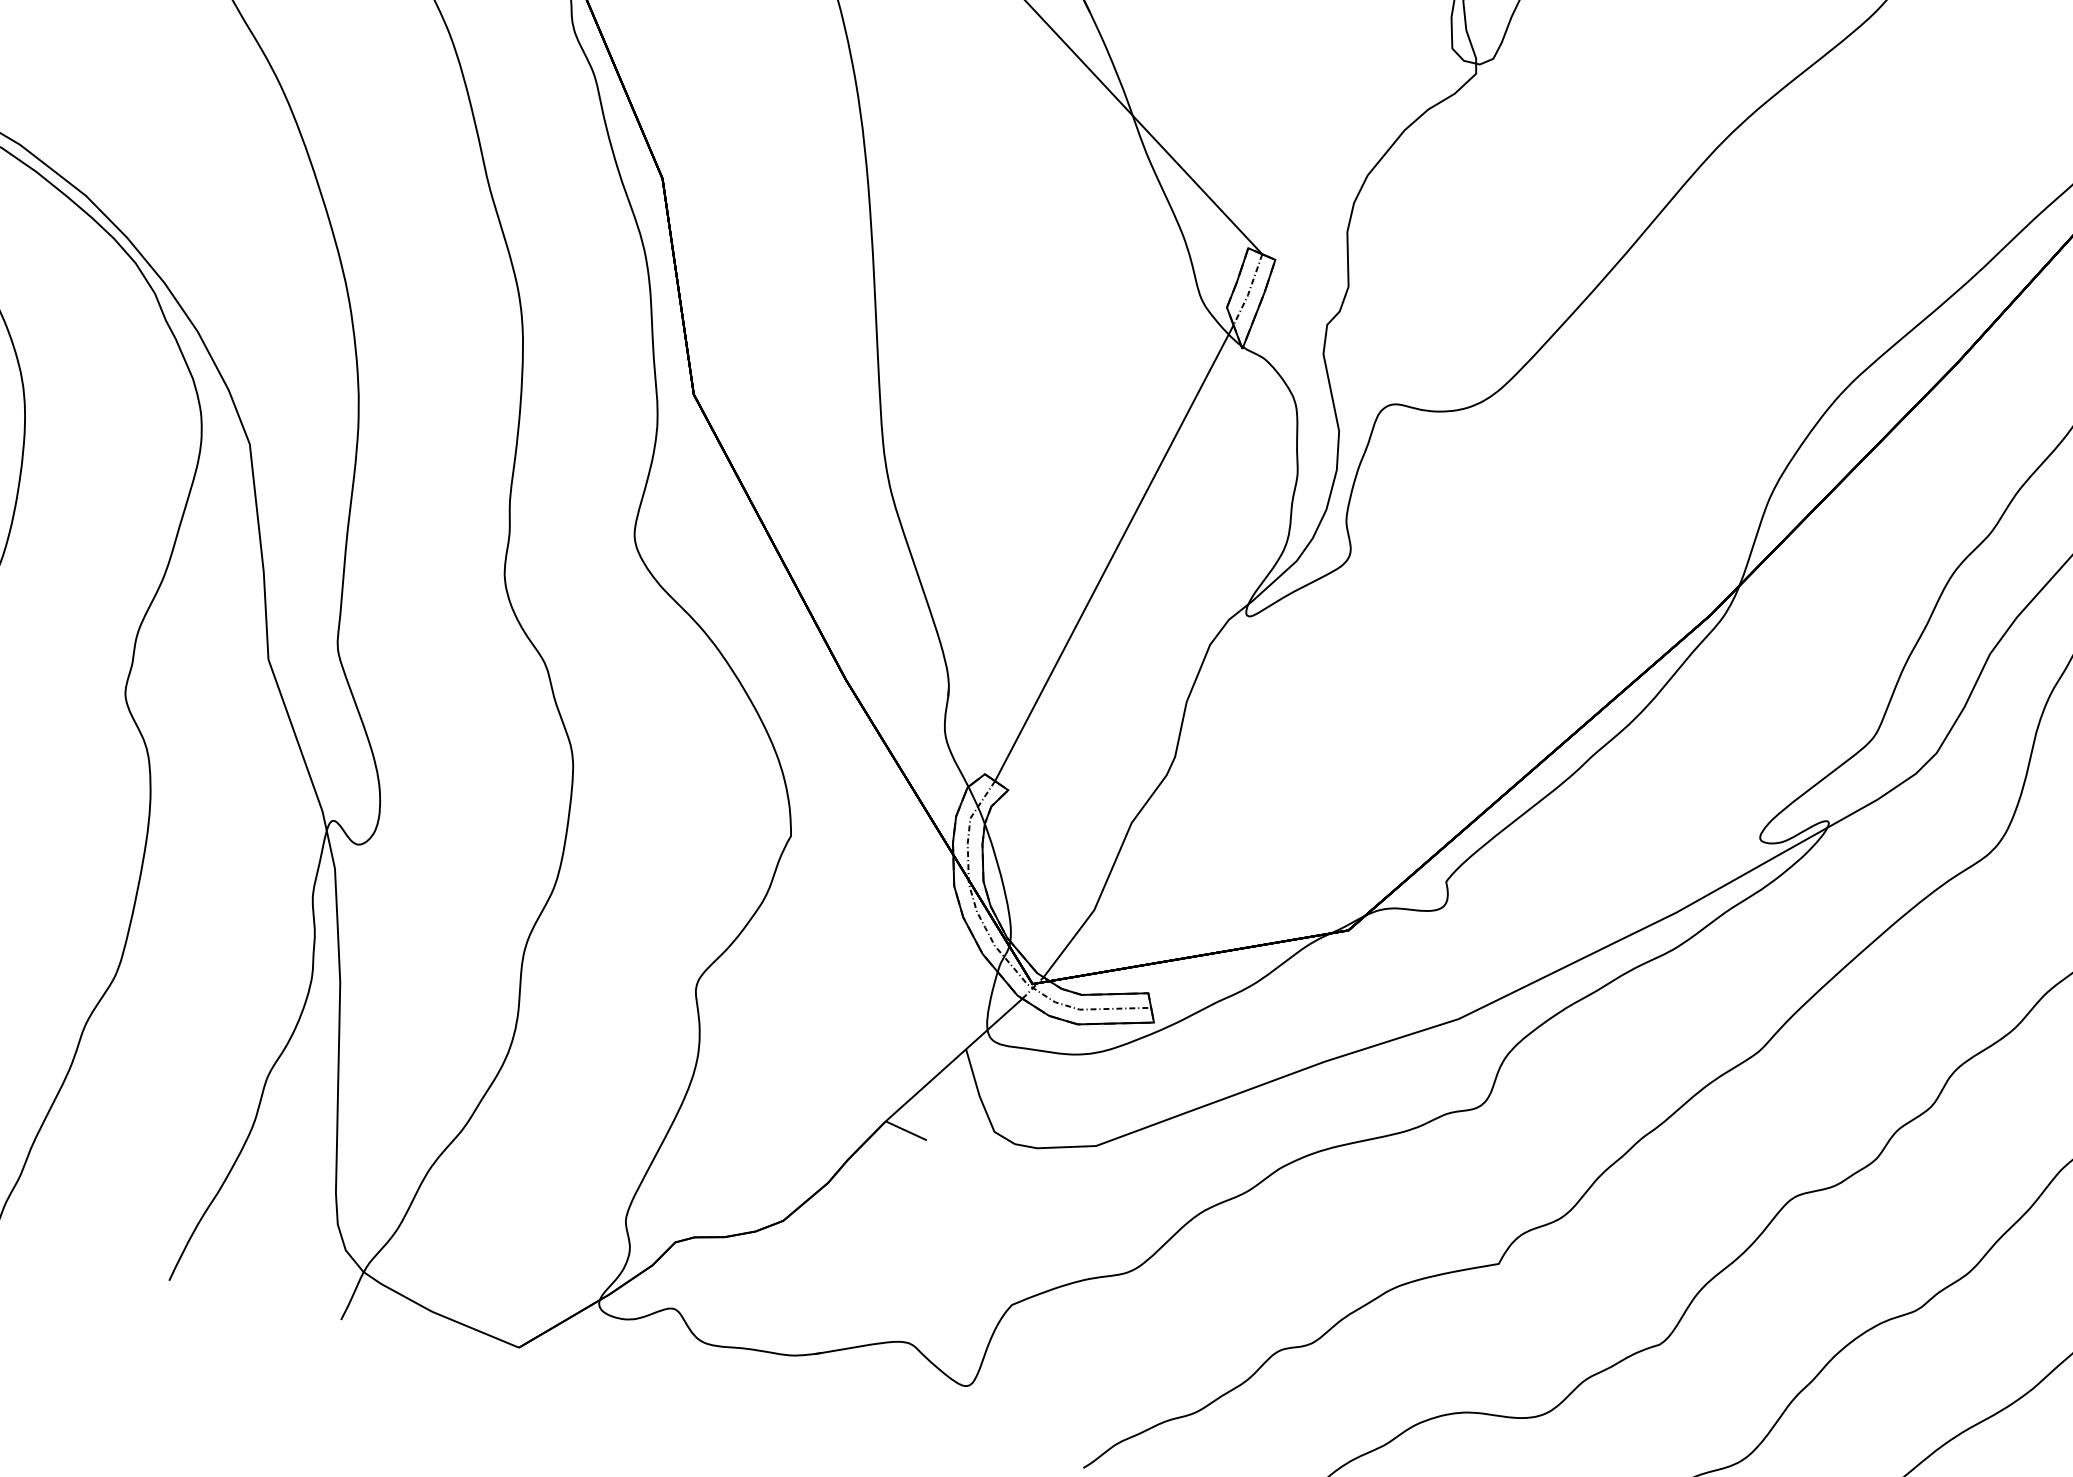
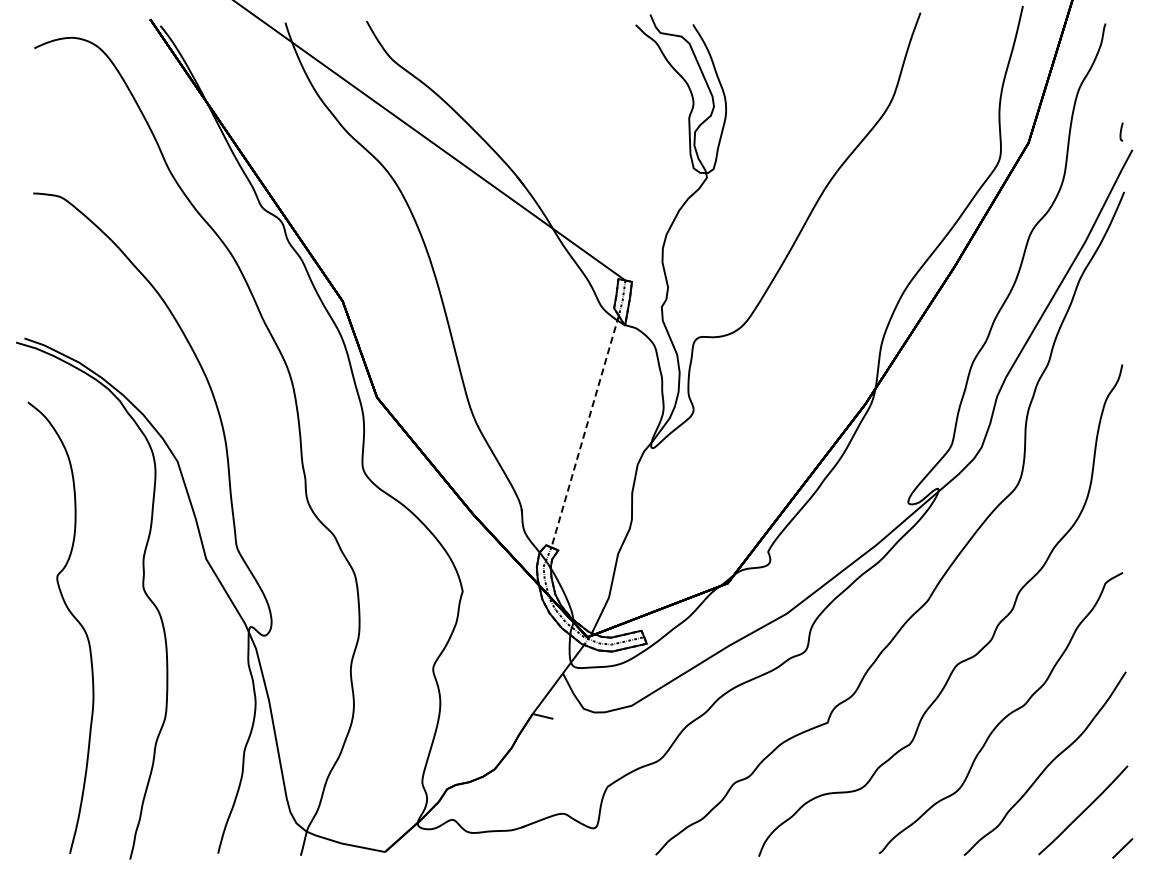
line: (1115, 553) -> (585, 431), solid -> dashed

